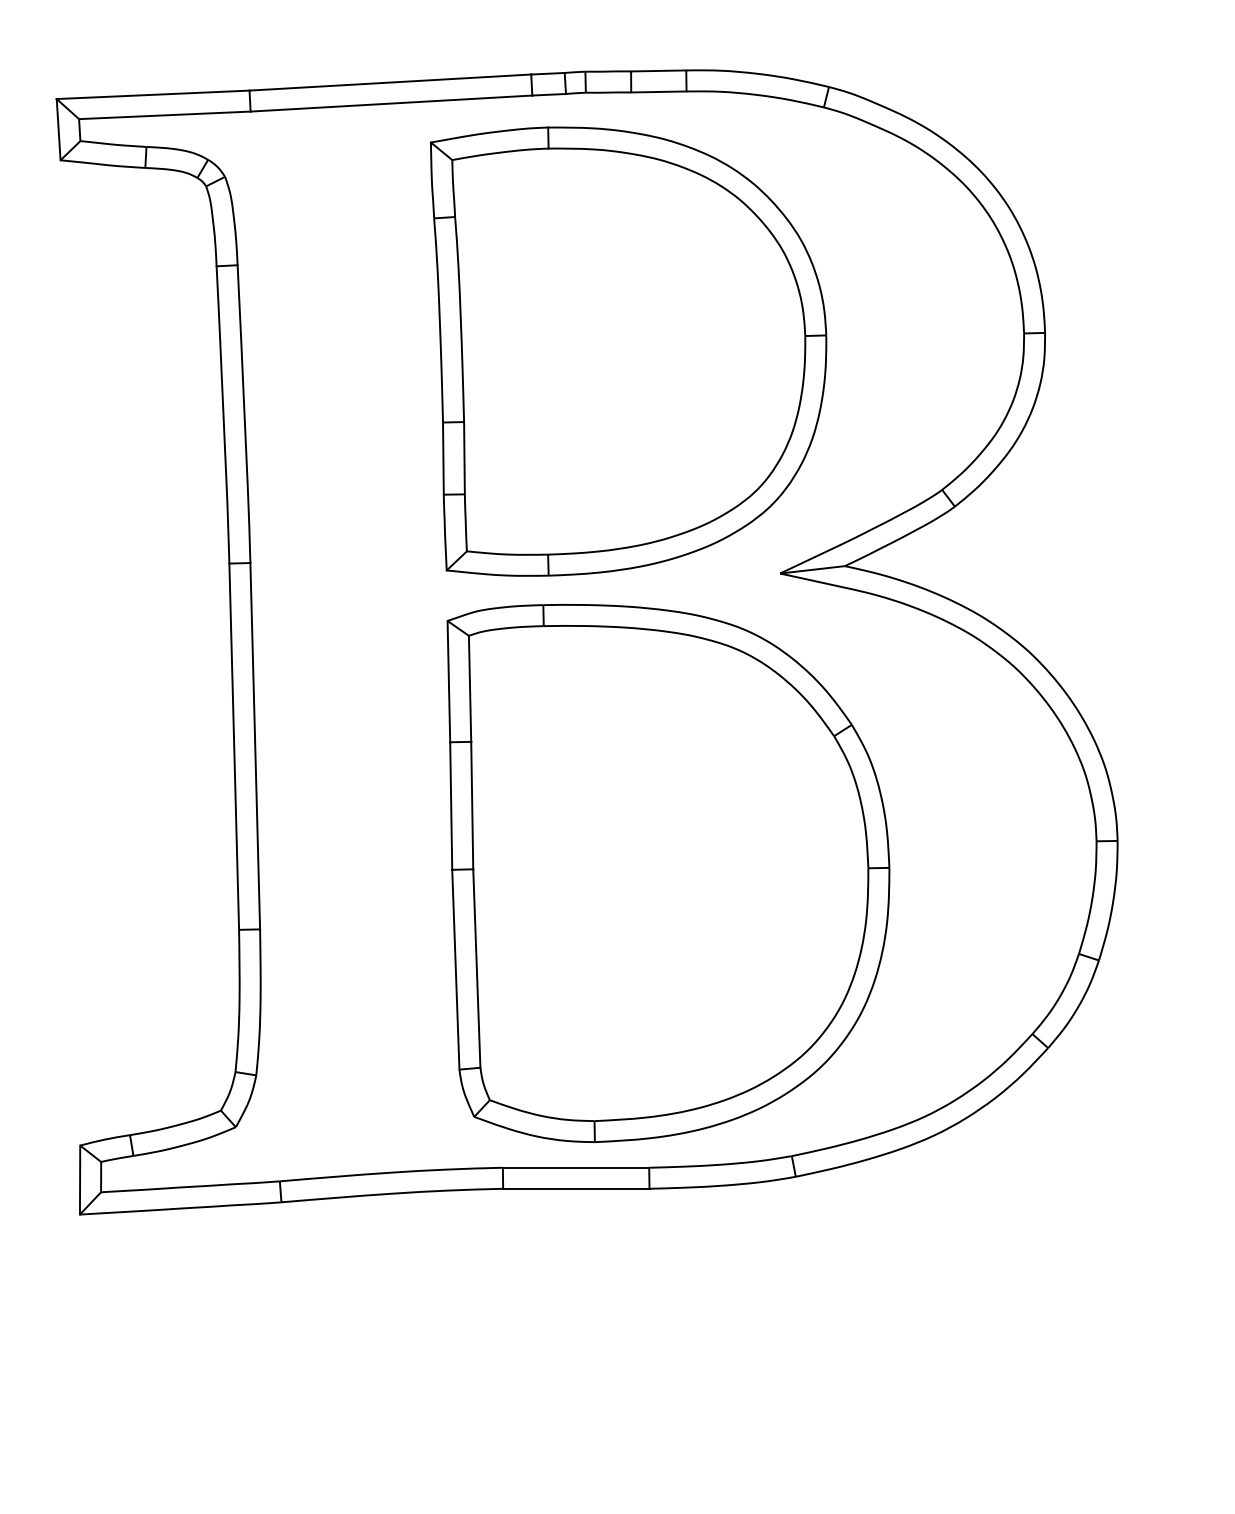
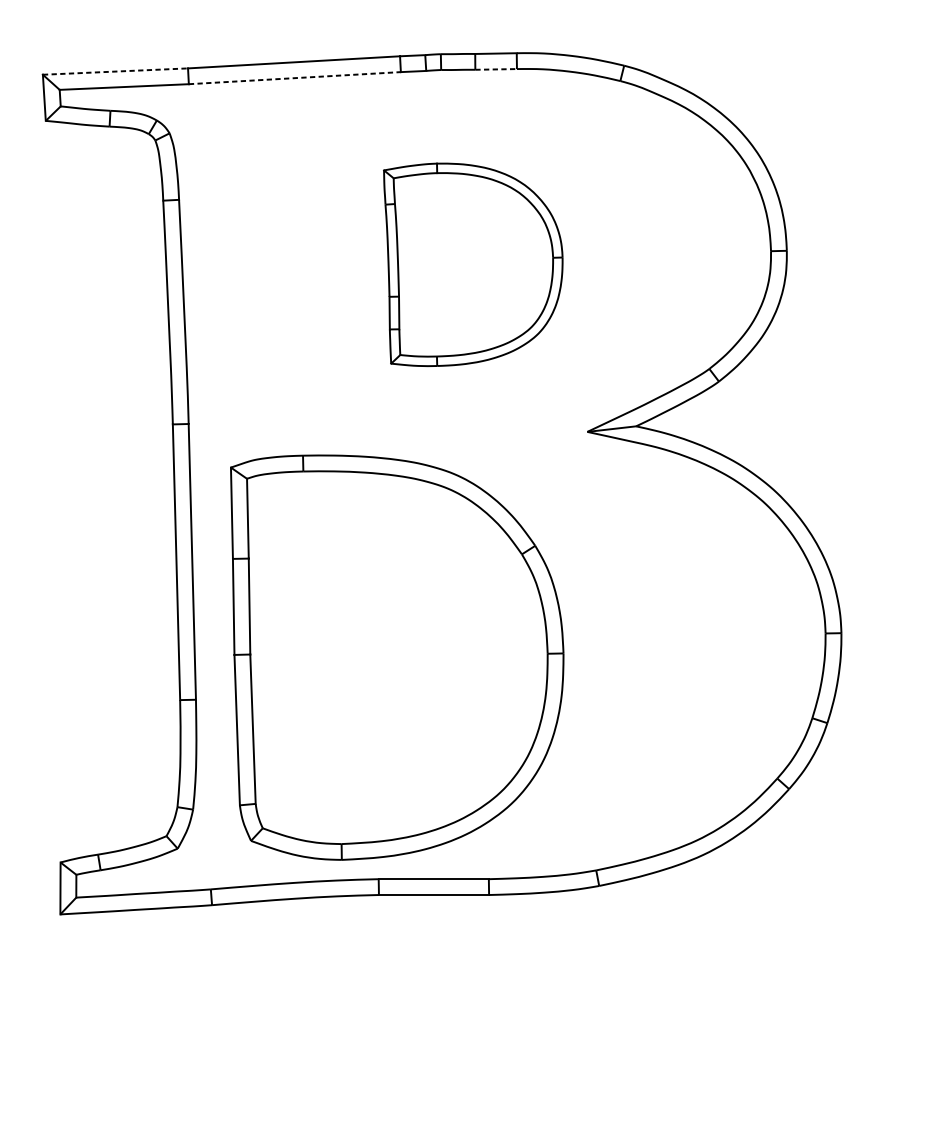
line: (658, 91) -> (495, 69), solid -> dashed
line: (153, 94) -> (115, 71), solid -> dashed
line: (391, 103) -> (294, 78), solid -> dashed
part: (628, 351) -> (473, 264), size x0.6
part: (668, 873) -> (397, 657), moved

